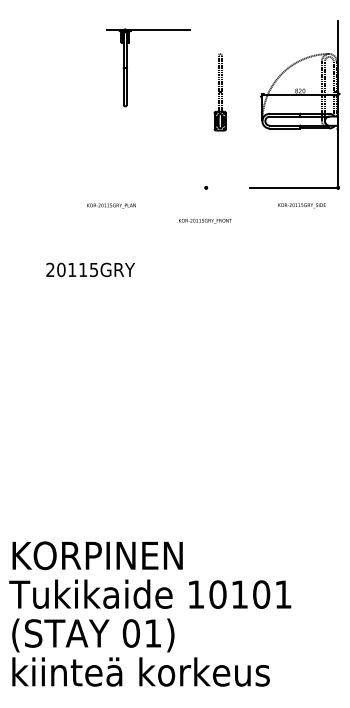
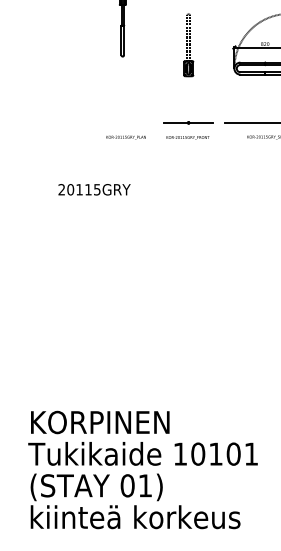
part: (219, 92) -> (188, 45), moved
line: (206, 187) -> (188, 122), added
text: (111, 205) -> (126, 137), moved
text: (205, 220) -> (188, 137), moved

